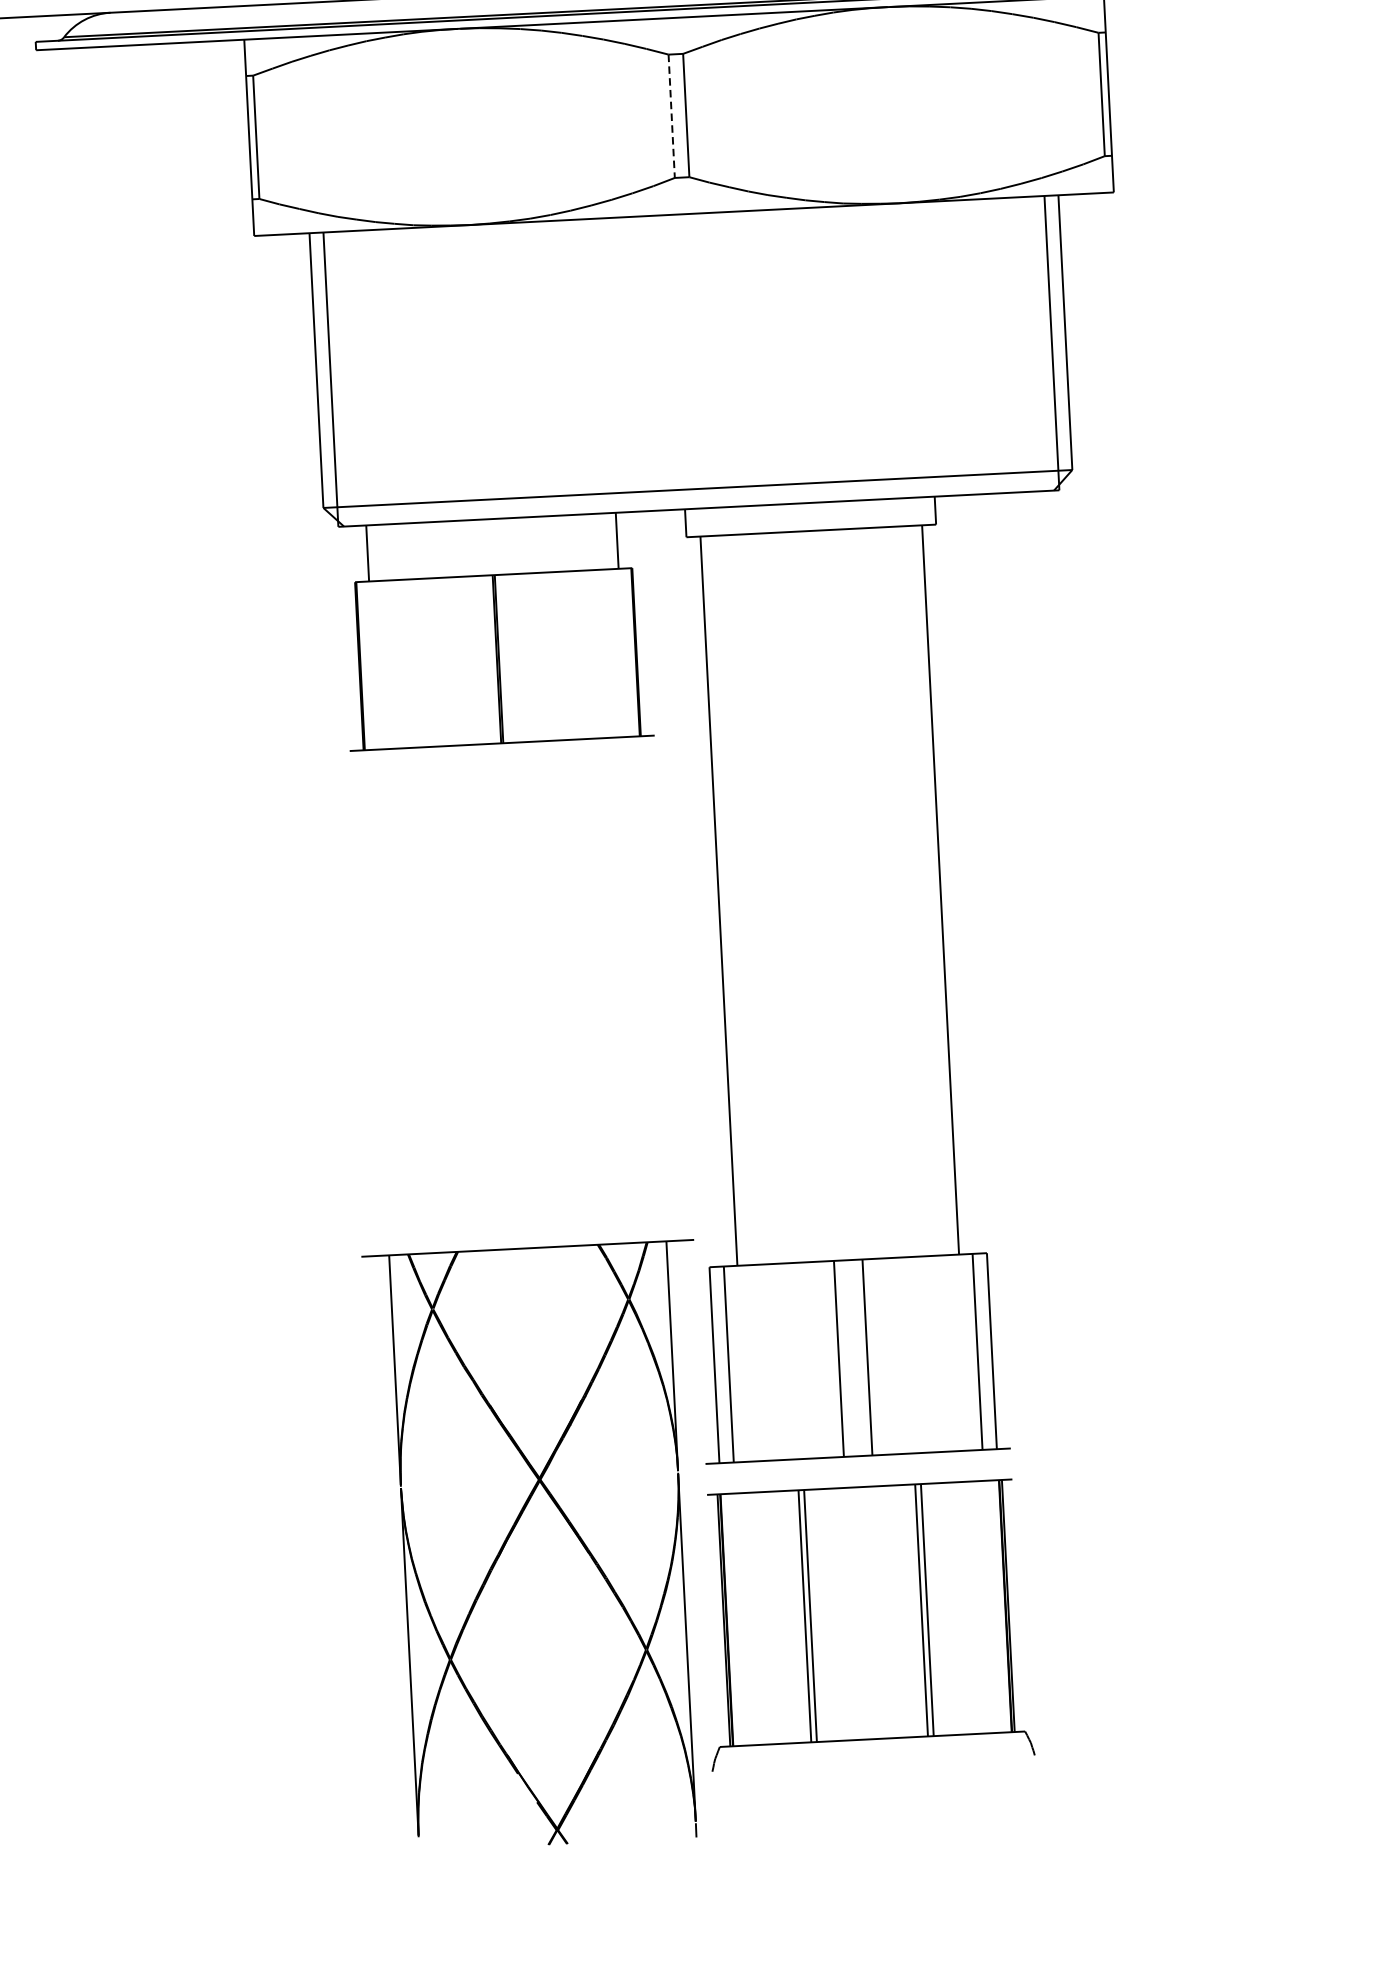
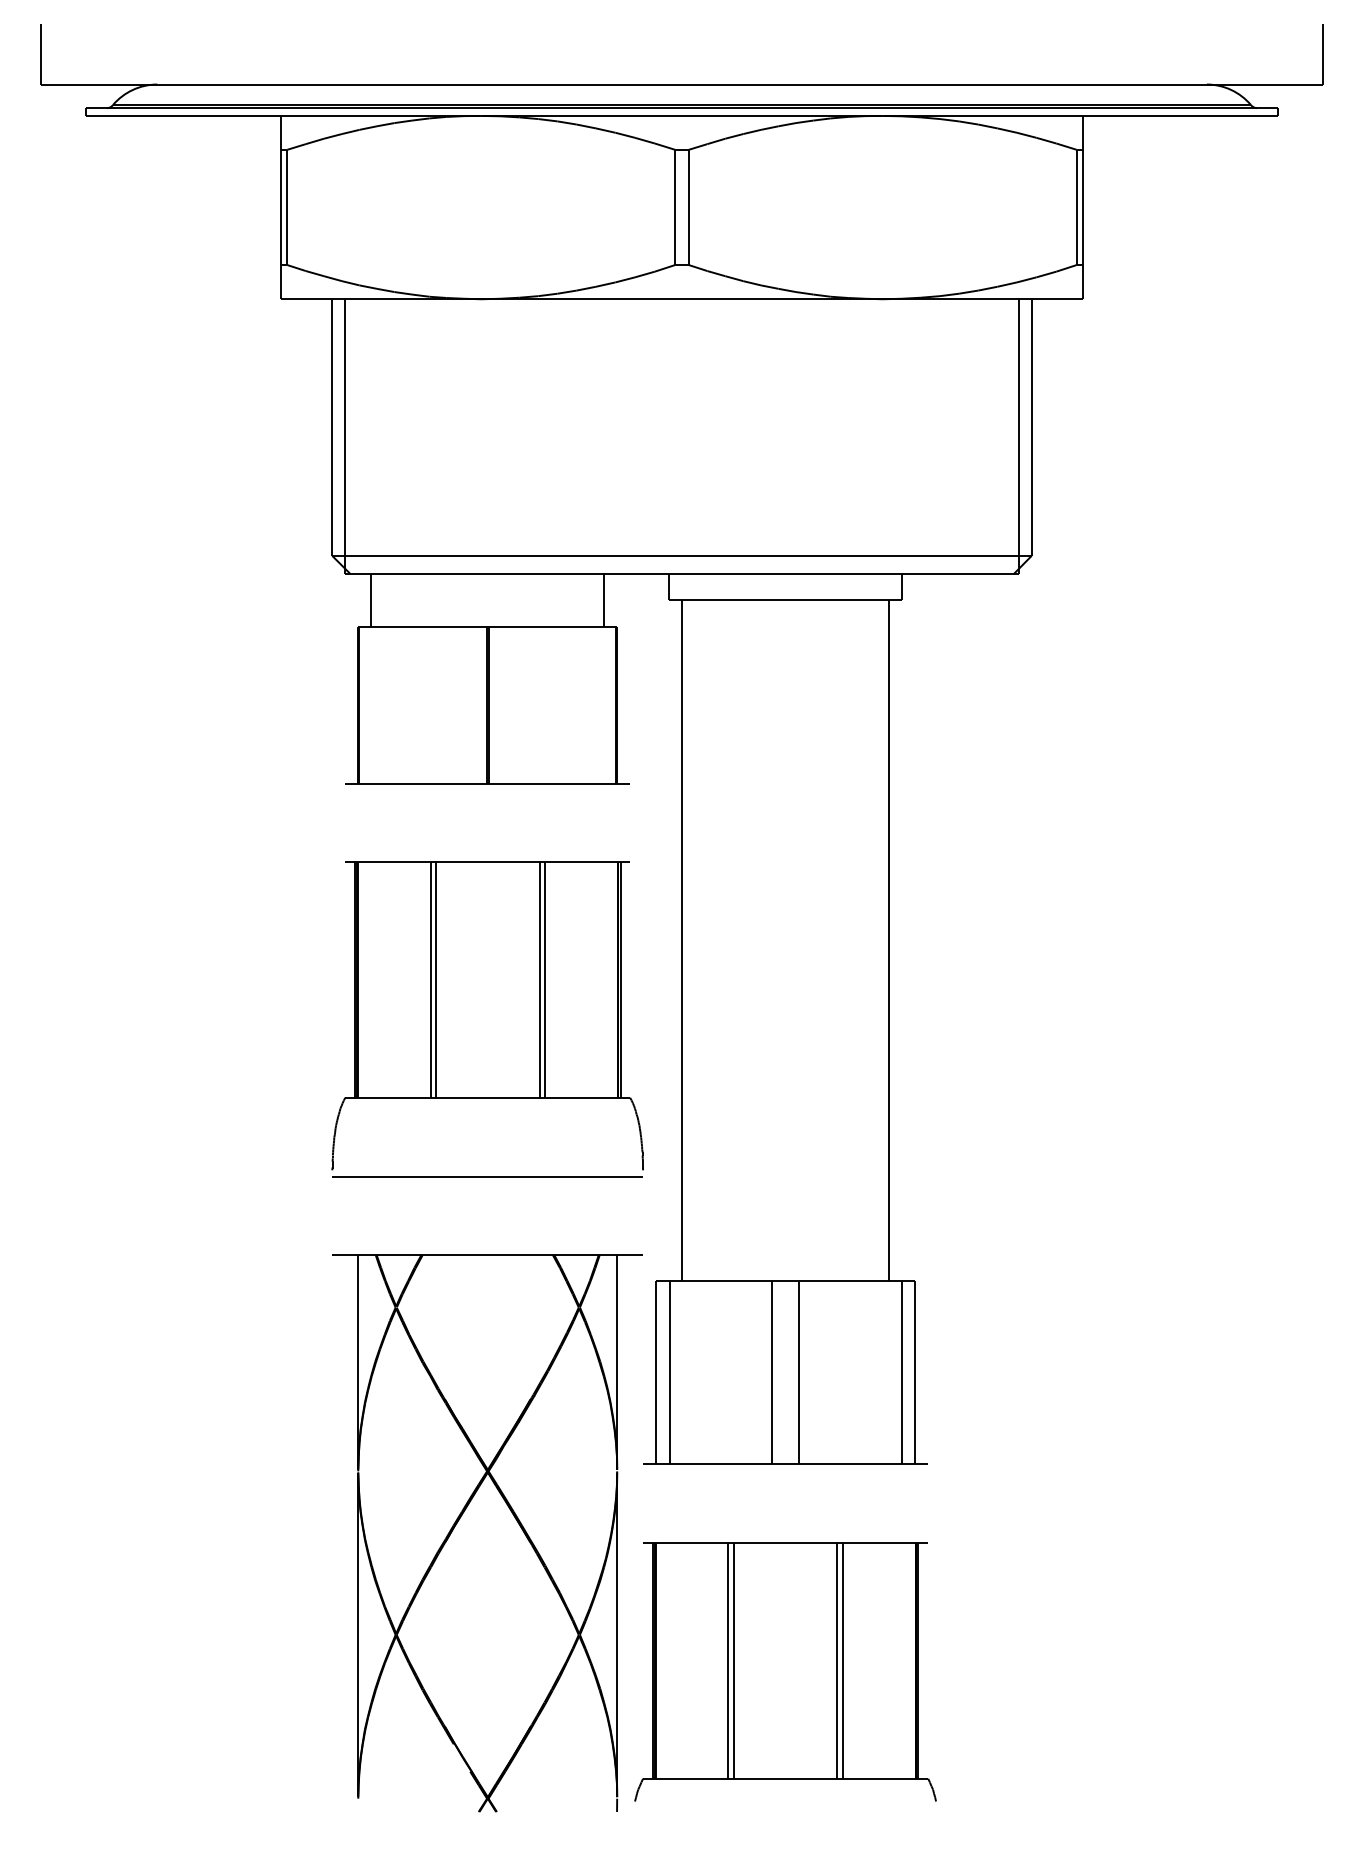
line: (672, 116) -> (675, 207), dashed -> solid
part: (514, 995) -> (487, 1019), added
part: (866, 1624) -> (785, 1671), moved

